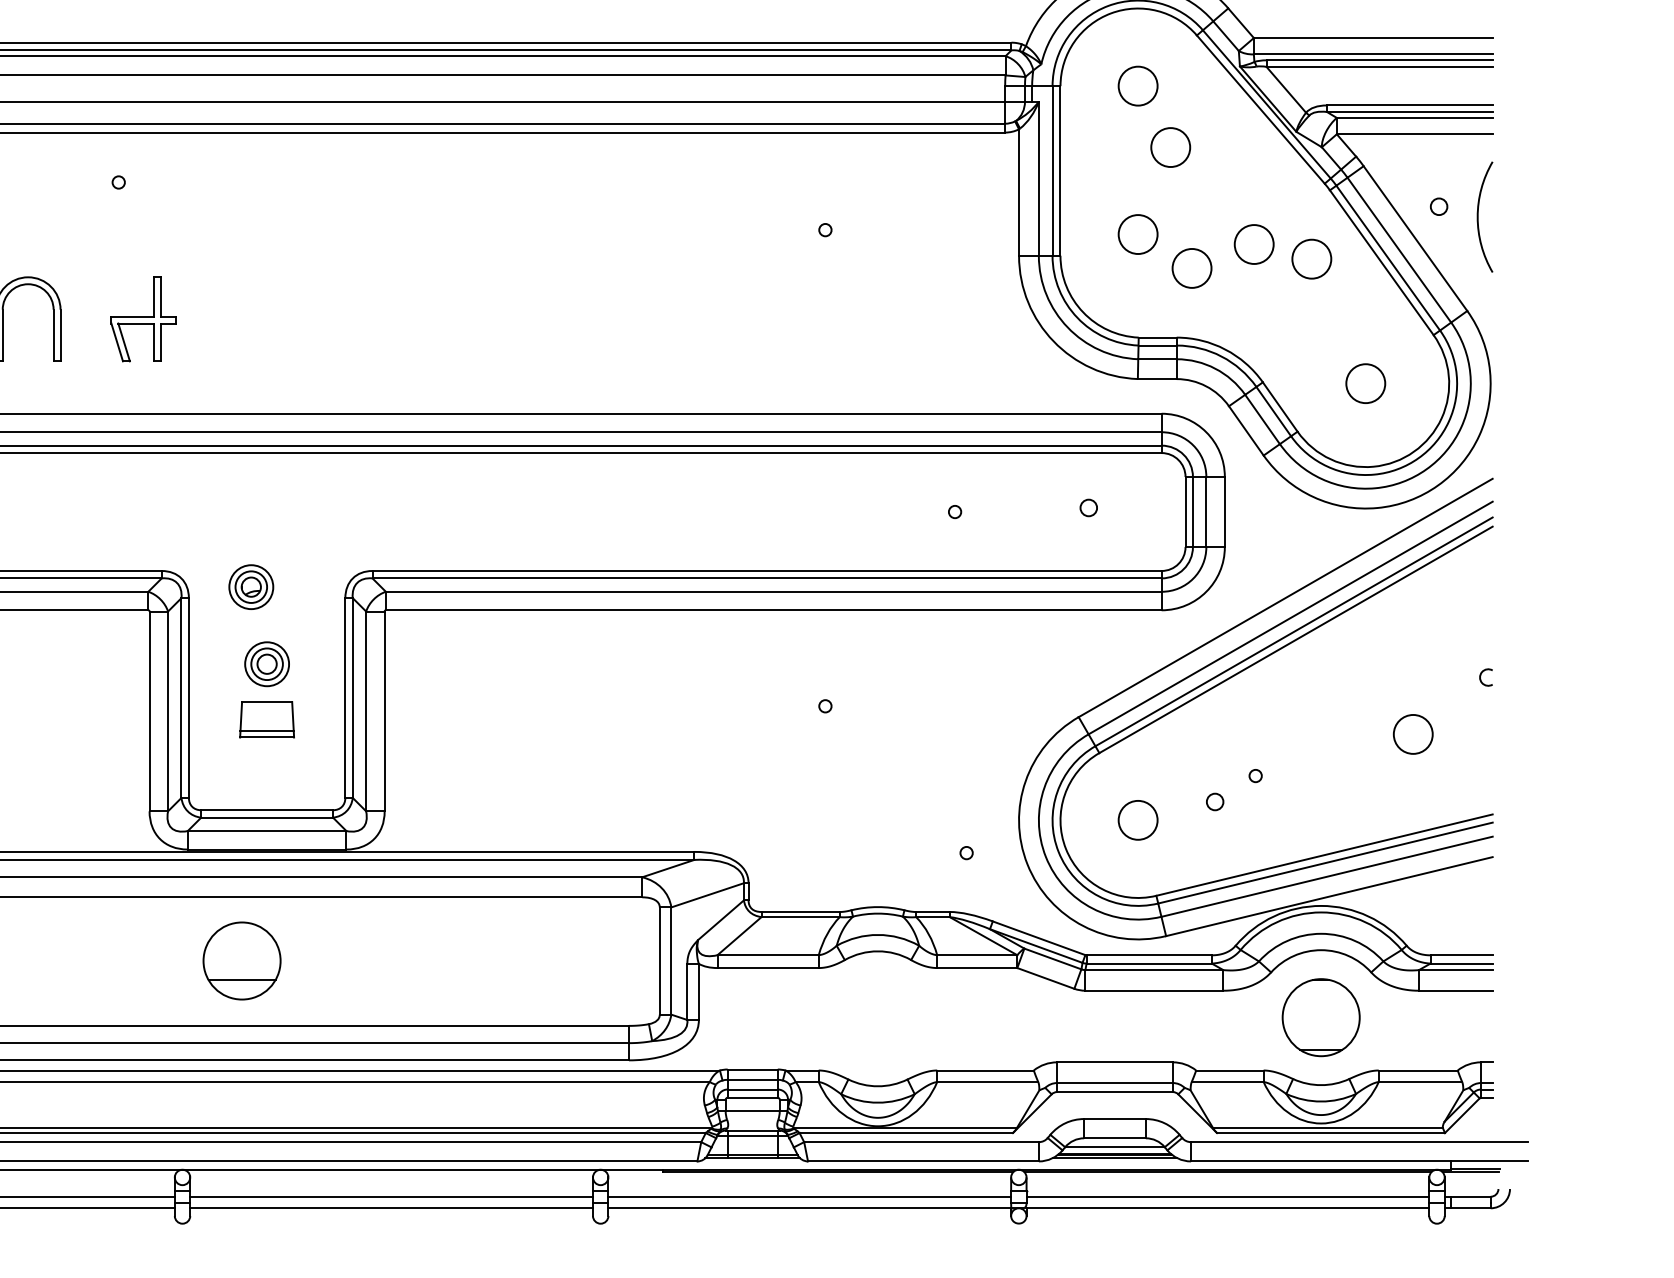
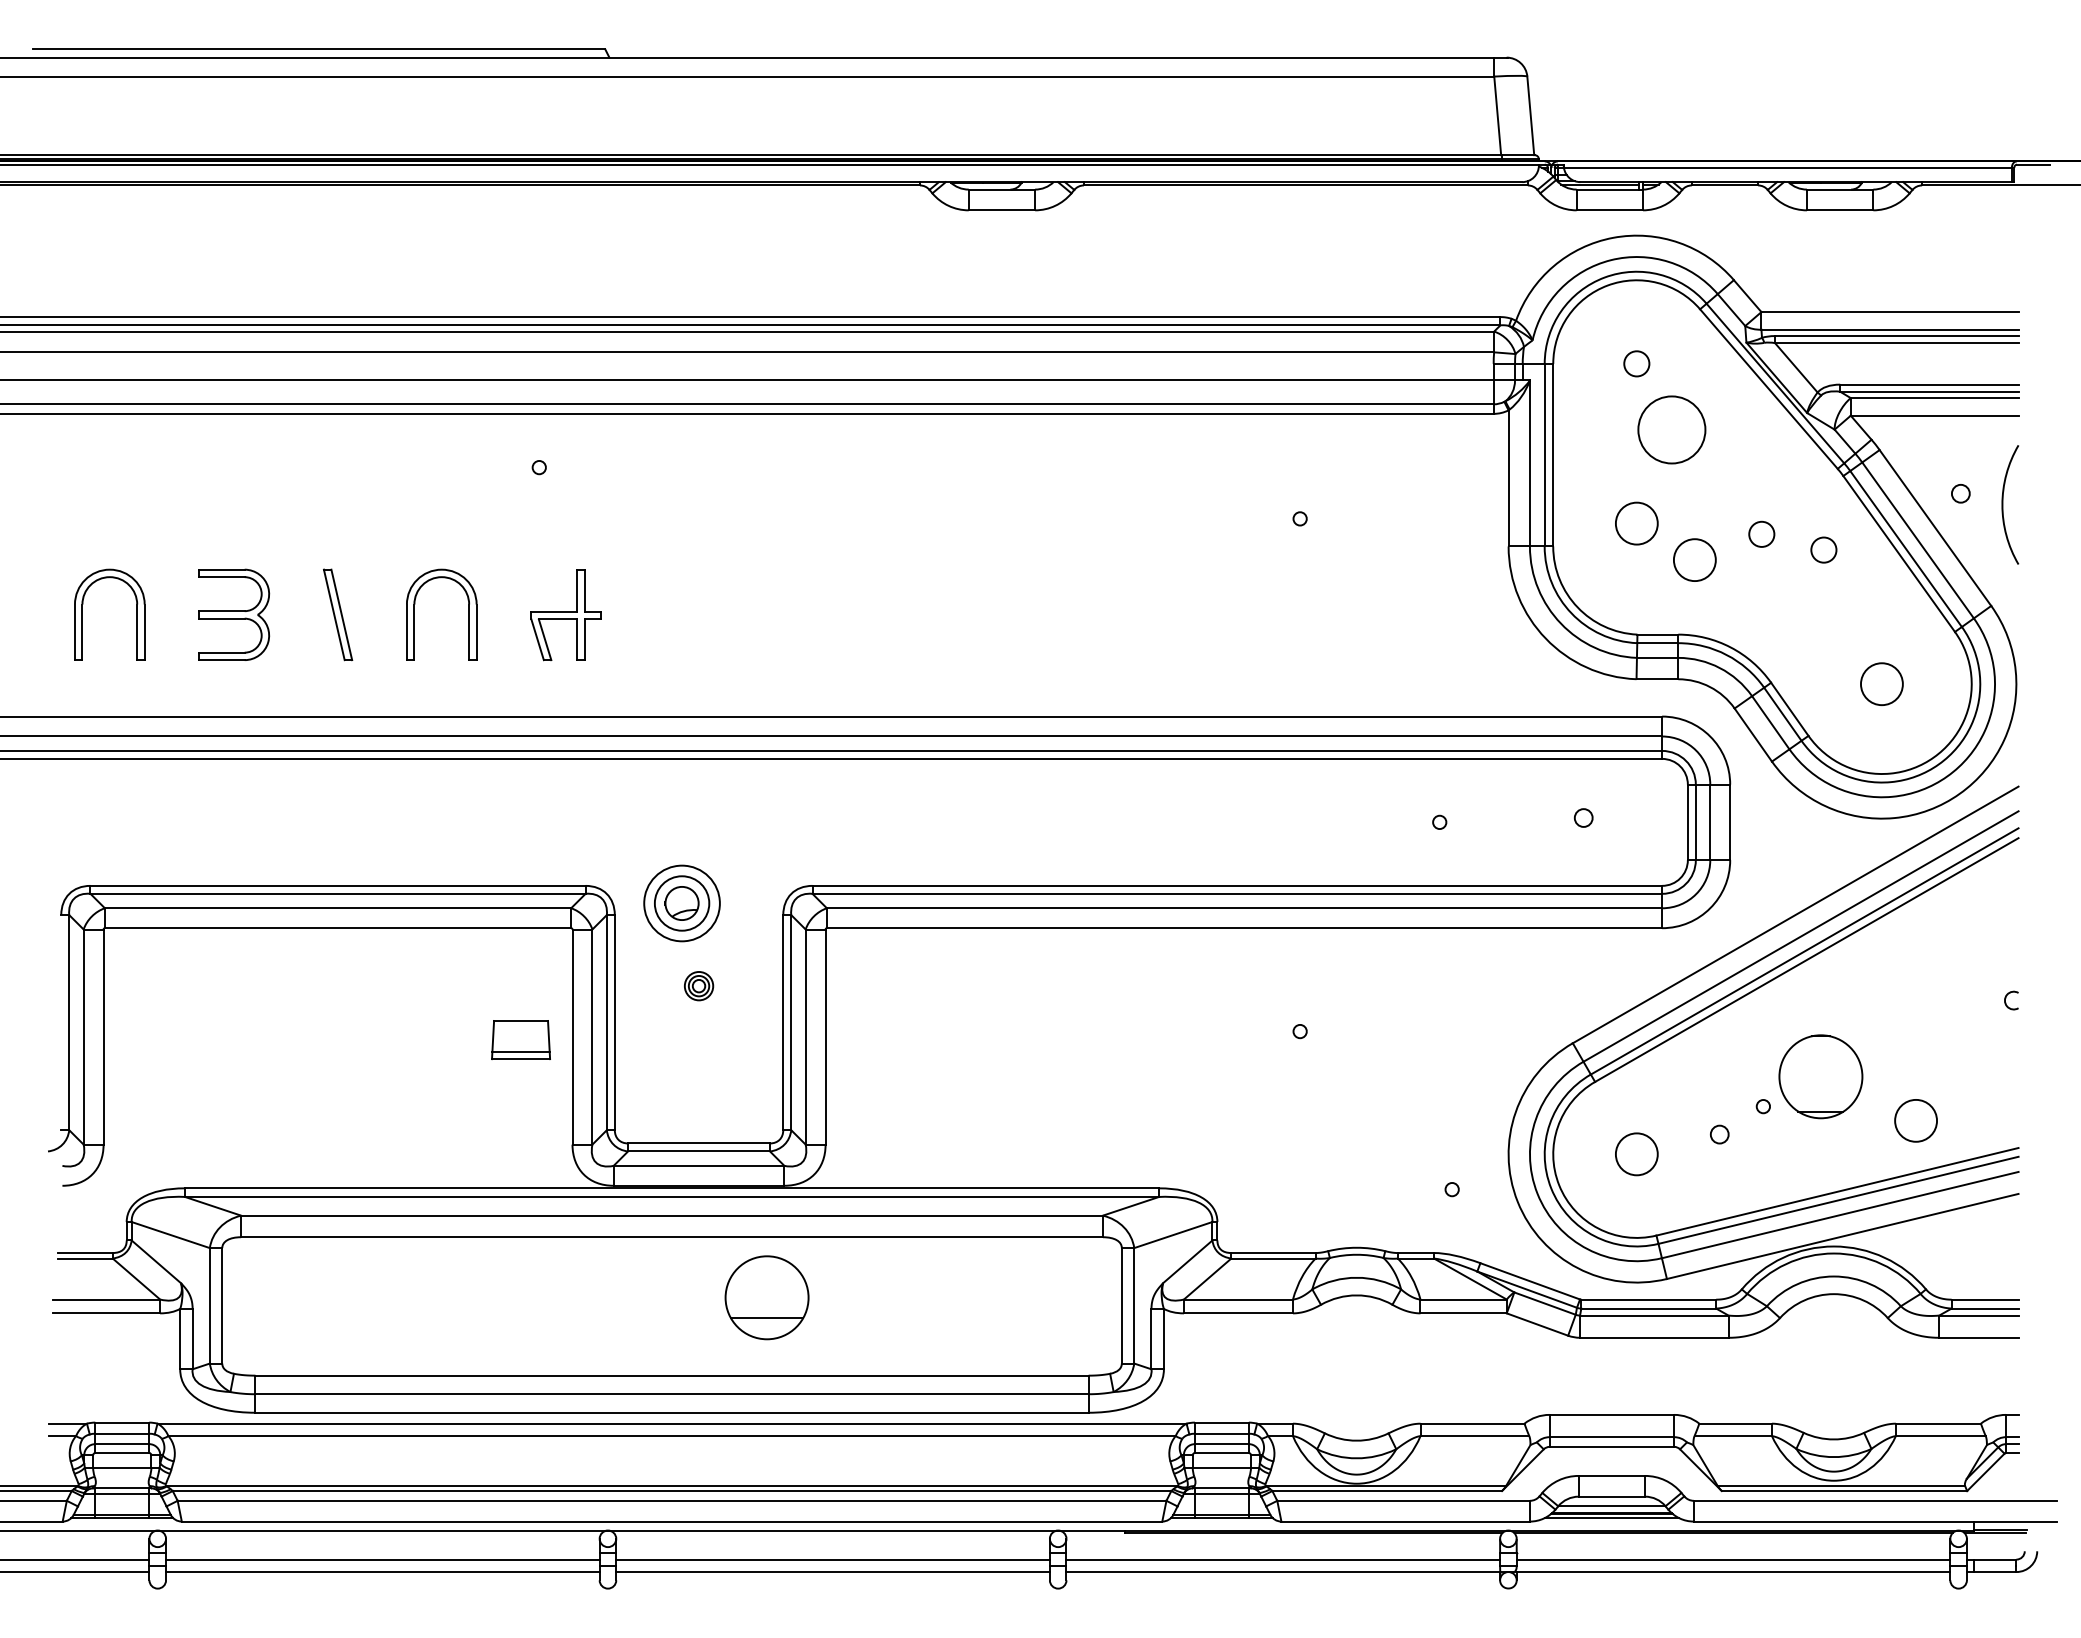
circle: (1137, 85) -> (1636, 363), size x0.6
circle: (1170, 147) -> (1671, 429), size x1.6
circle: (1253, 244) -> (1761, 534), size x0.6
circle: (1311, 258) -> (1823, 549), size x0.6
part: (250, 586) -> (681, 902), size x1.6
part: (266, 663) -> (698, 985), size x0.6
part: (266, 719) -> (520, 1039), moved
circle: (1412, 734) -> (1915, 1120), moved
part: (241, 960) -> (766, 1297), moved
part: (1320, 1017) -> (1820, 1076), moved

